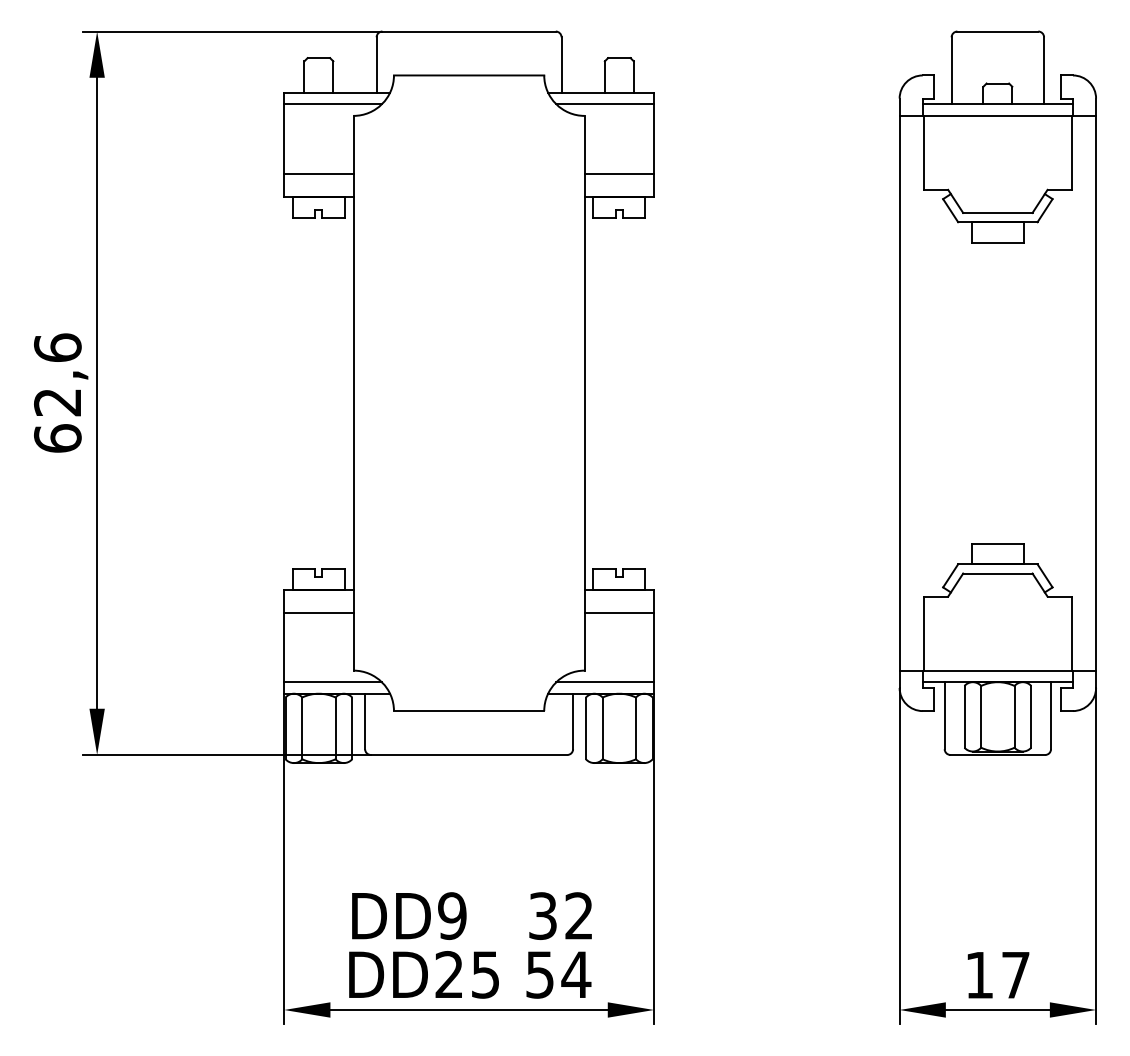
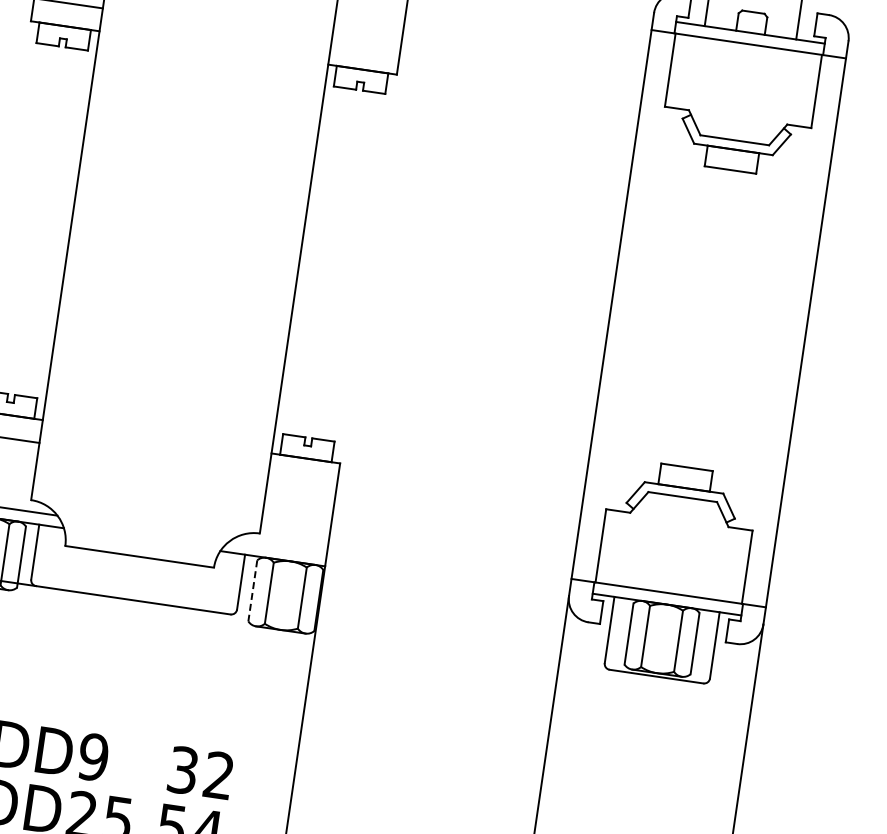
line: (619, 173) -> (366, 46), removed
line: (619, 612) -> (302, 481), removed
line: (605, 682) -> (278, 548), removed
line: (585, 728) -> (252, 590), solid -> dashed

